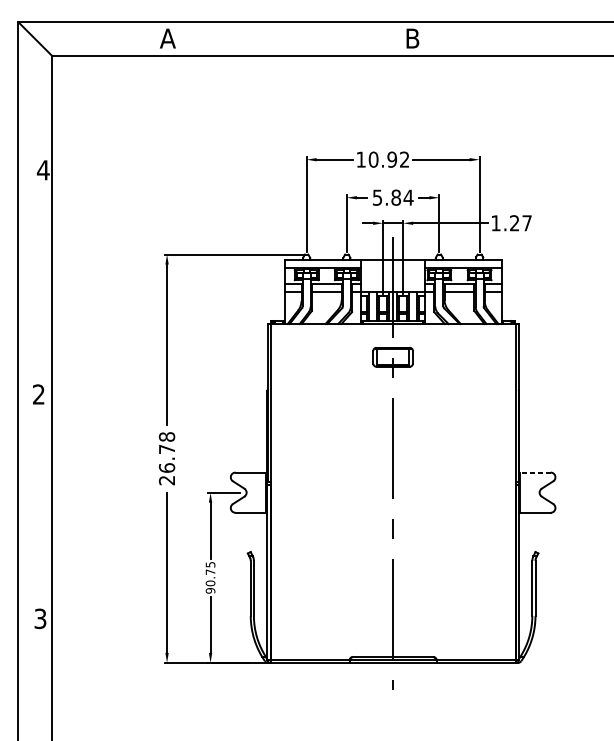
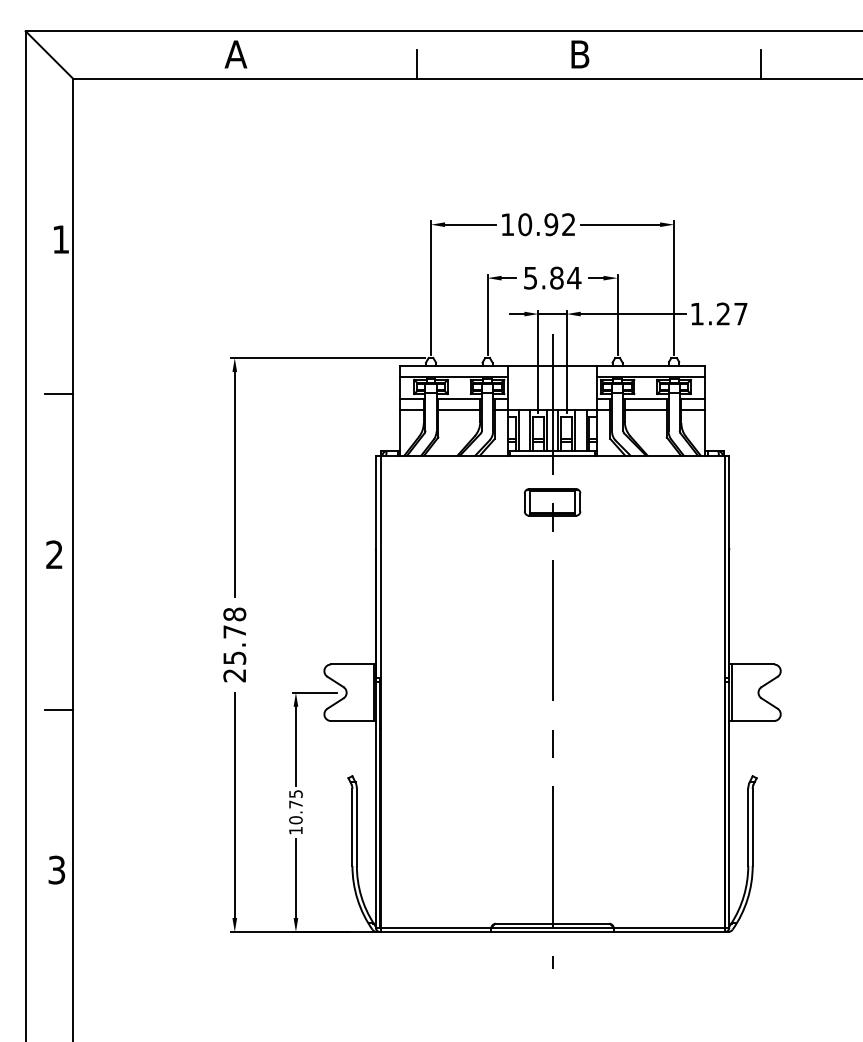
line: (297, 45) -> (417, 64), added
line: (541, 45) -> (761, 64), added
text: (43, 170) -> (60, 239), 4 -> 1
line: (41, 280) -> (58, 394), added
text: (166, 467) -> (234, 657), 26.78 -> 25.78
line: (534, 472) -> (751, 664), dashed -> solid
line: (41, 504) -> (58, 709), added
text: (210, 590) -> (295, 830), 90.75 -> 10.75

